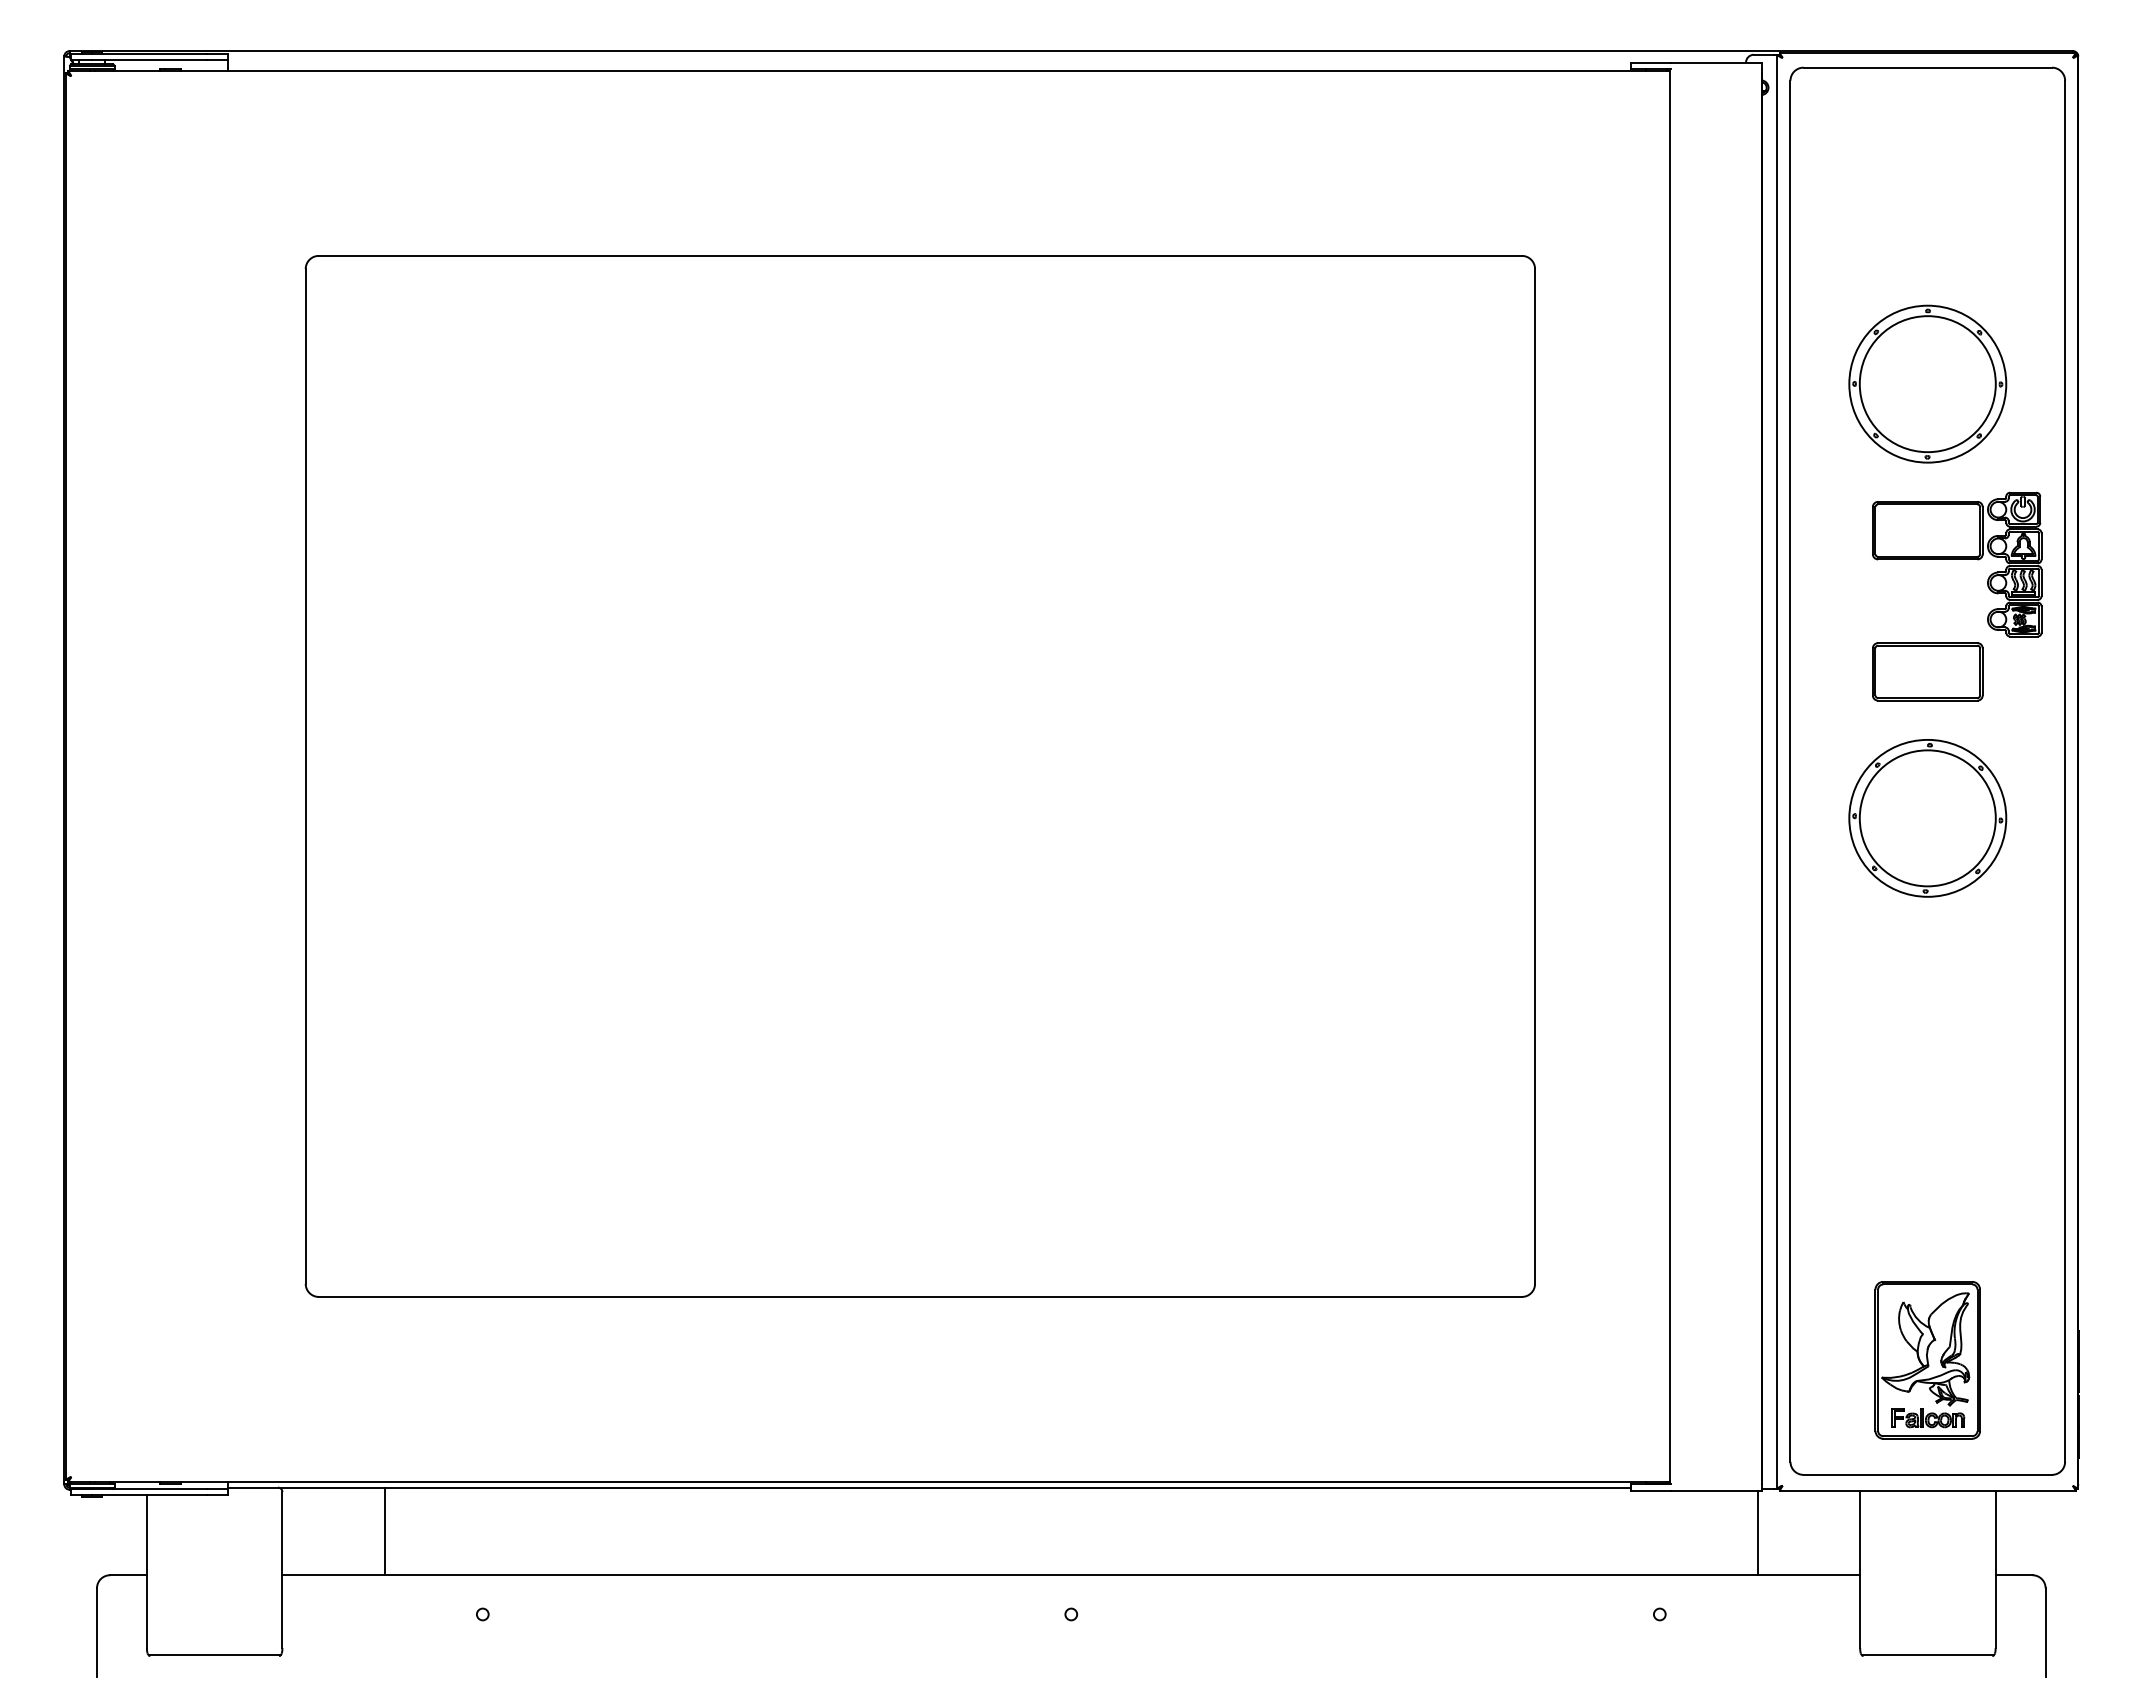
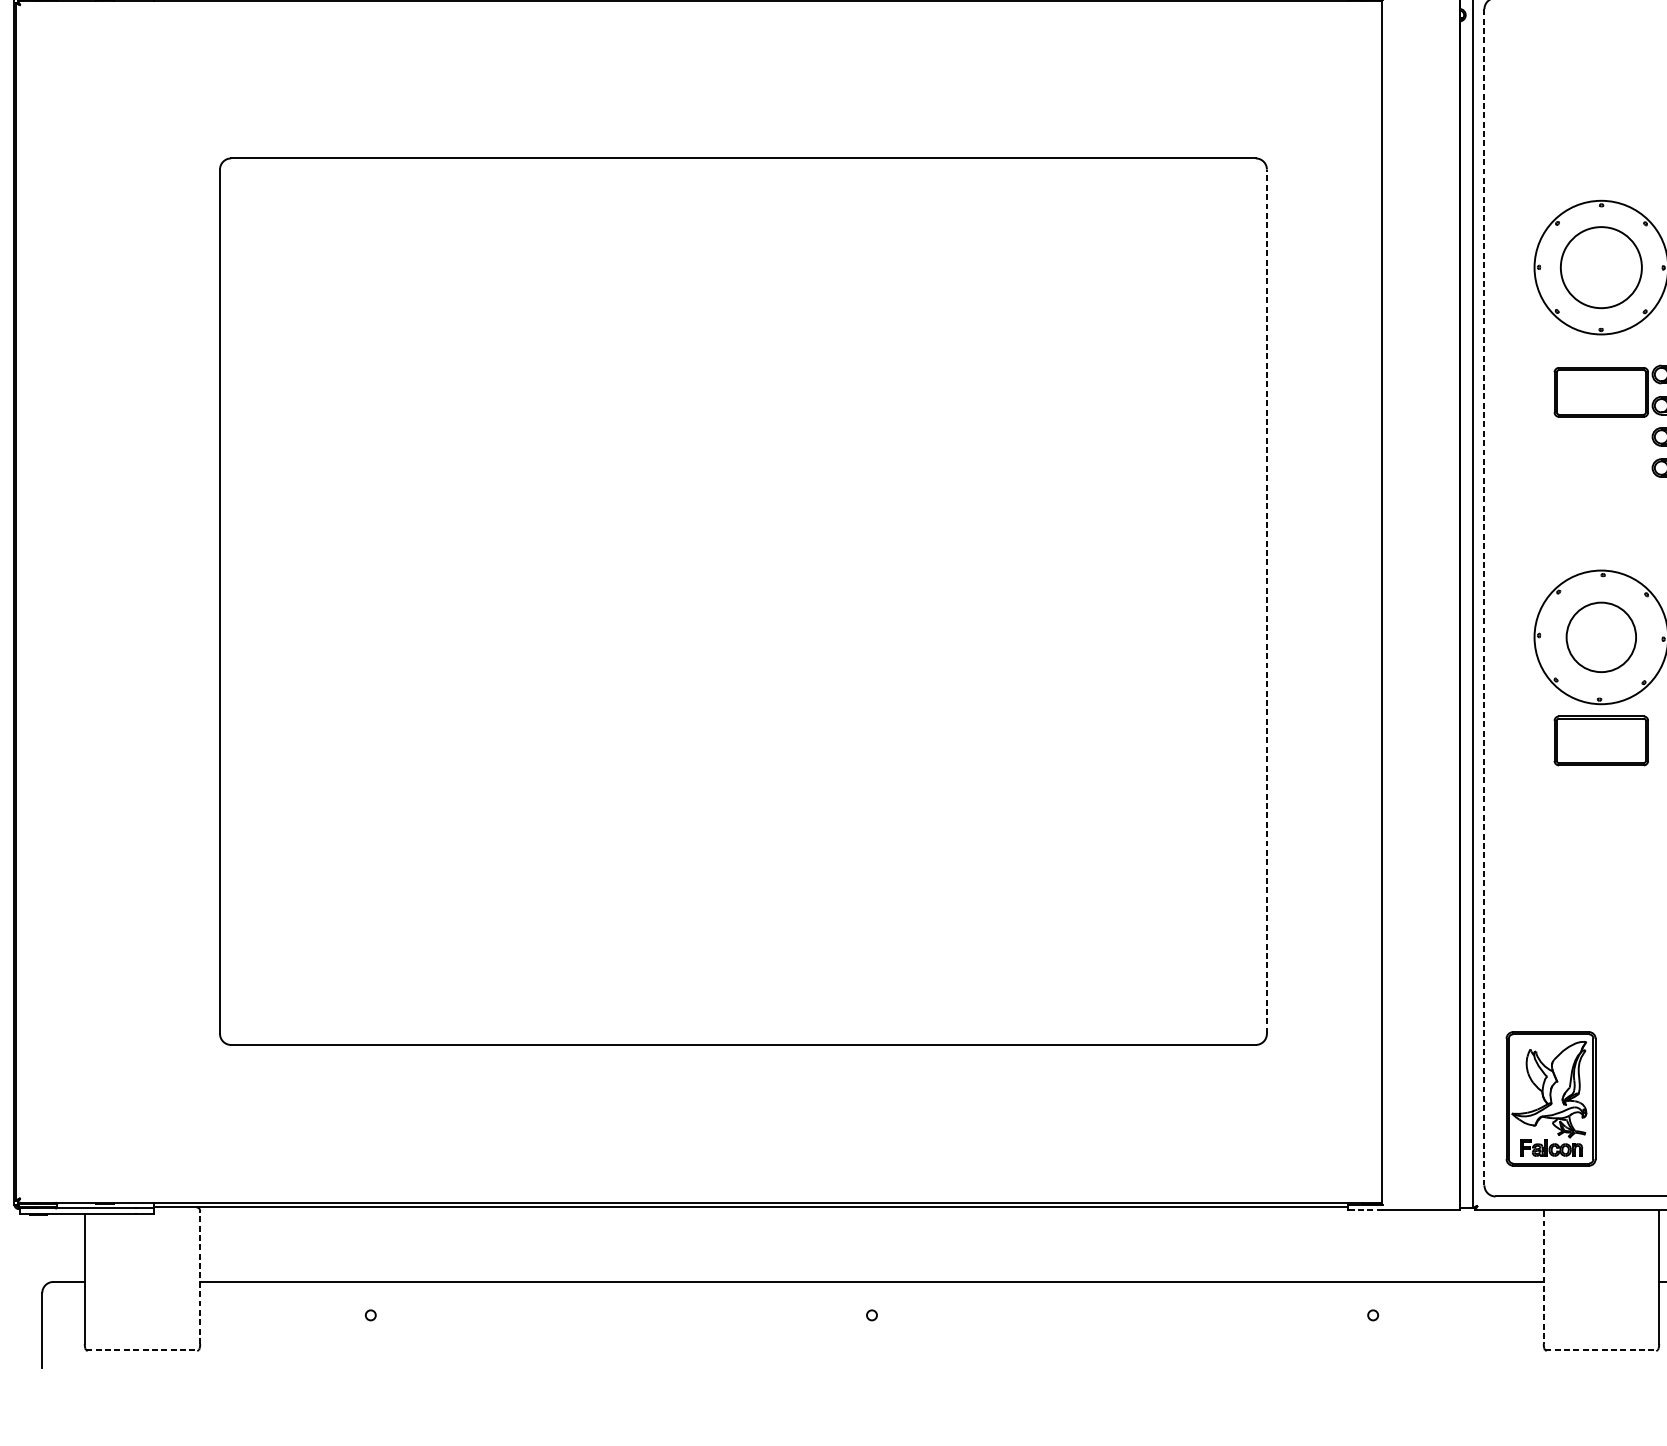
circle: (1927, 384) -> (1601, 267), size x0.7
part: (1927, 671) -> (1601, 740), moved
line: (1790, 771) -> (1484, 597), solid -> dashed
line: (1535, 775) -> (1267, 600), solid -> dashed
circle: (1927, 818) -> (1601, 637), size x0.6
part: (1927, 1360) -> (1550, 1099), moved
line: (1650, 1491) -> (1365, 1210), solid -> dashed
line: (384, 1531) -> (287, 1244), removed
line: (1757, 1533) -> (1456, 1246), removed
line: (282, 1570) -> (200, 1277), solid -> dashed
line: (1860, 1570) -> (1544, 1277), solid -> dashed
line: (214, 1655) -> (142, 1350), solid -> dashed
line: (1927, 1655) -> (1601, 1350), solid -> dashed

